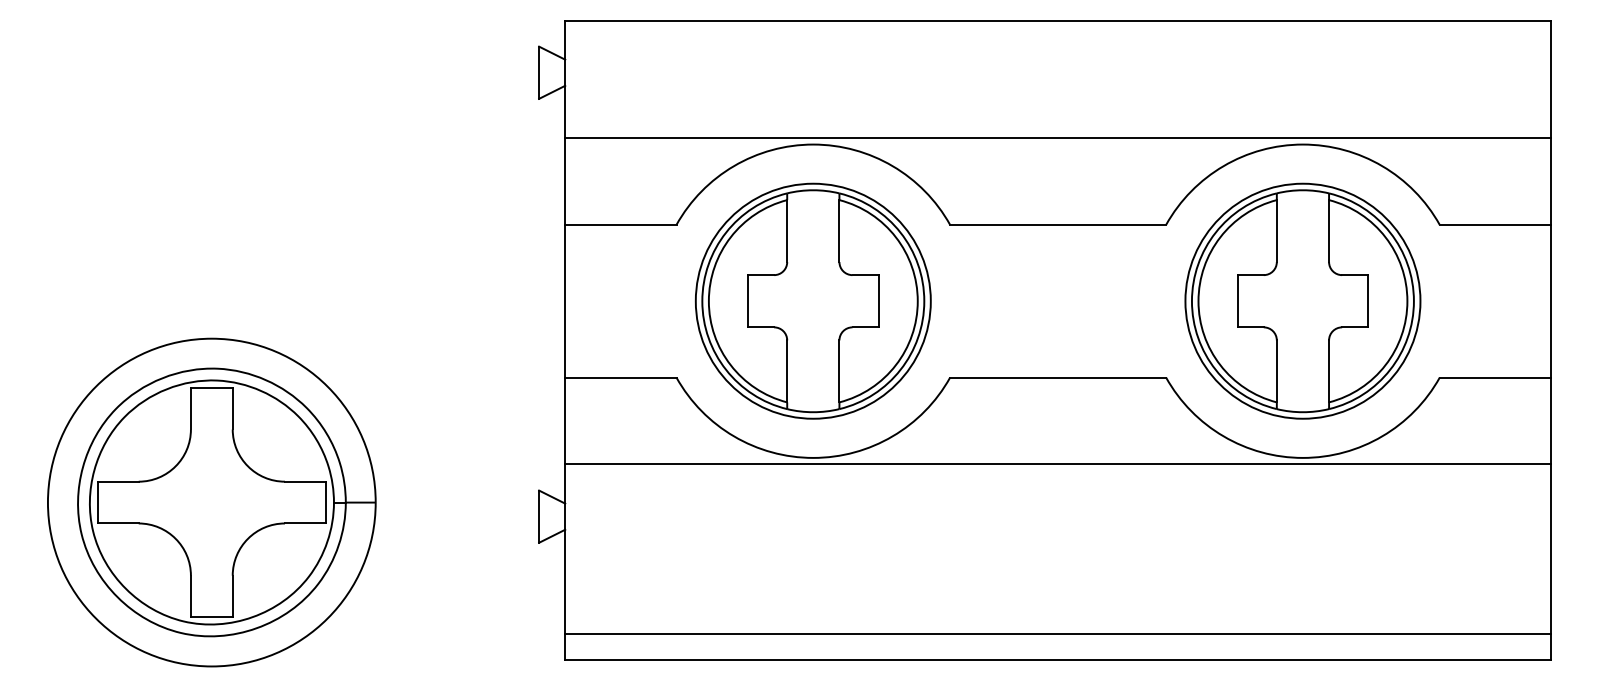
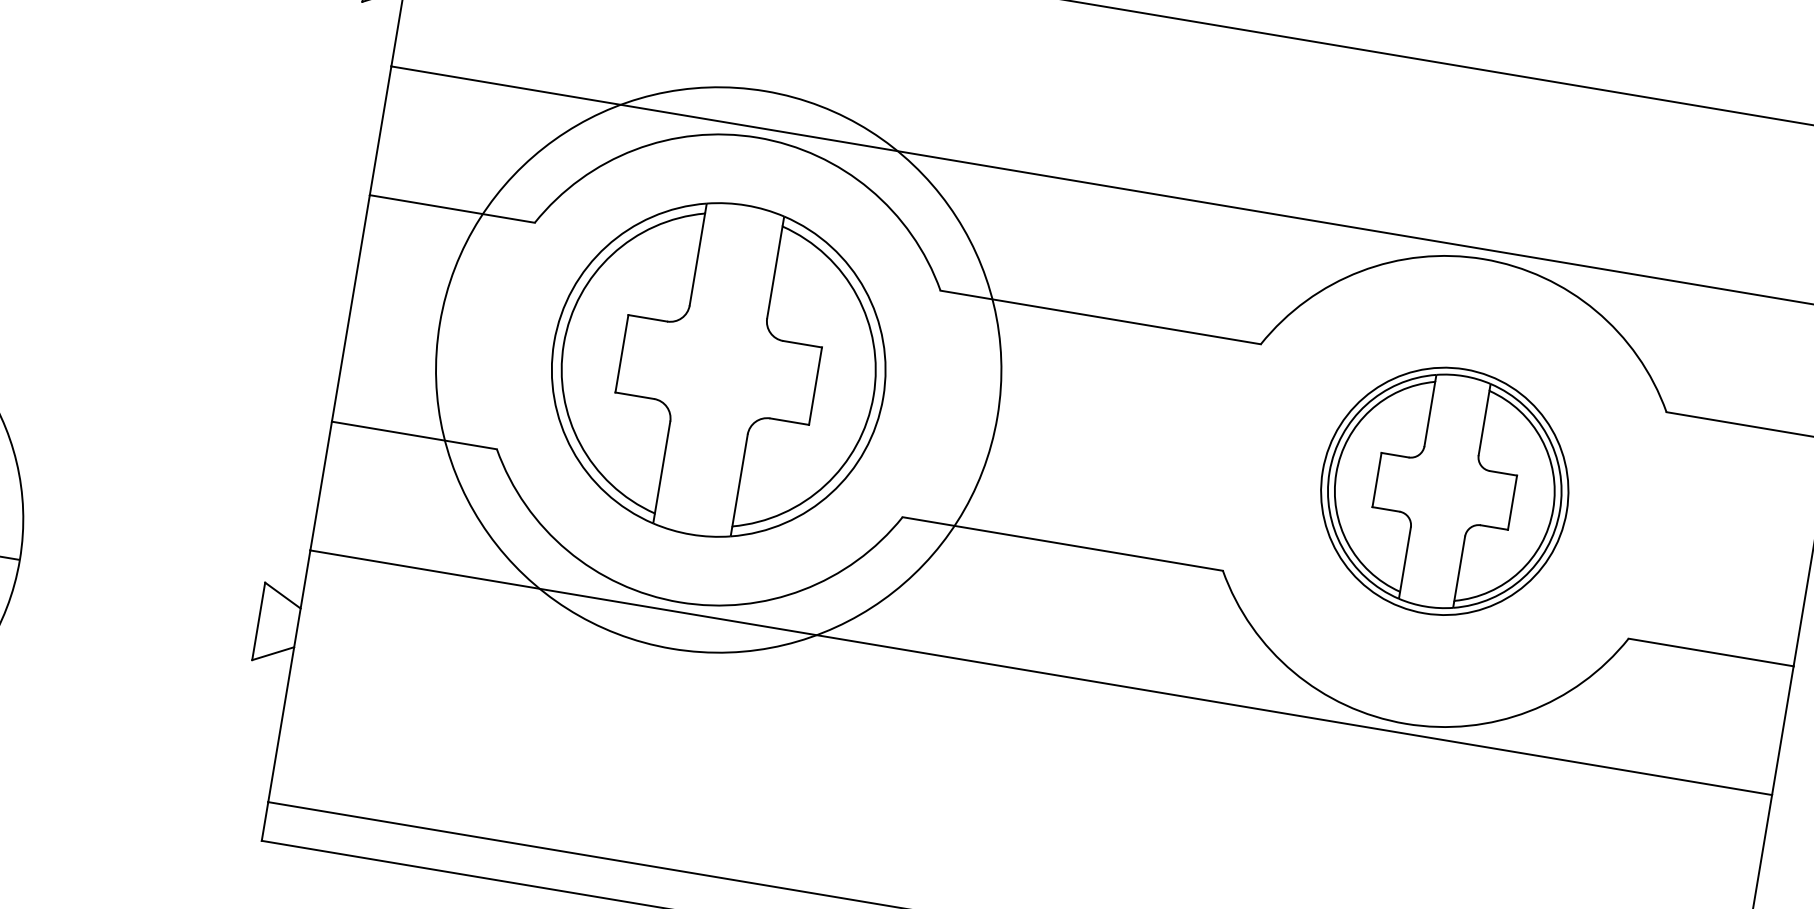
circle: (812, 300) -> (717, 368), size x1.6
part: (1302, 300) -> (1444, 490), size x0.7

